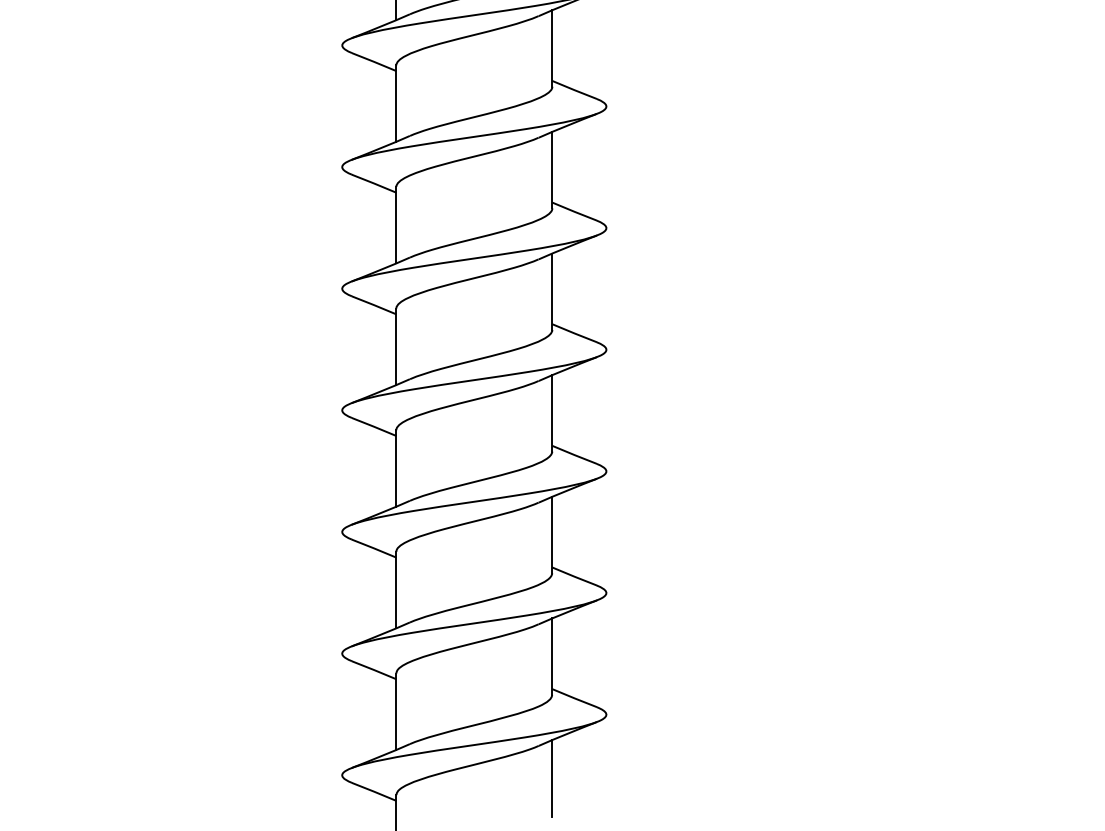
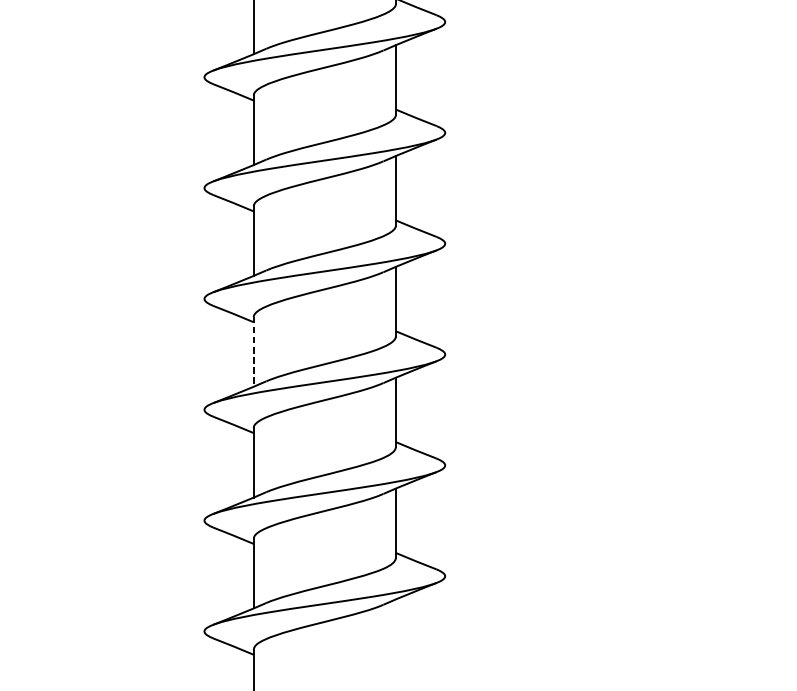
line: (396, 468) -> (253, 351), solid -> dashed
line: (552, 778) -> (396, 634), removed

